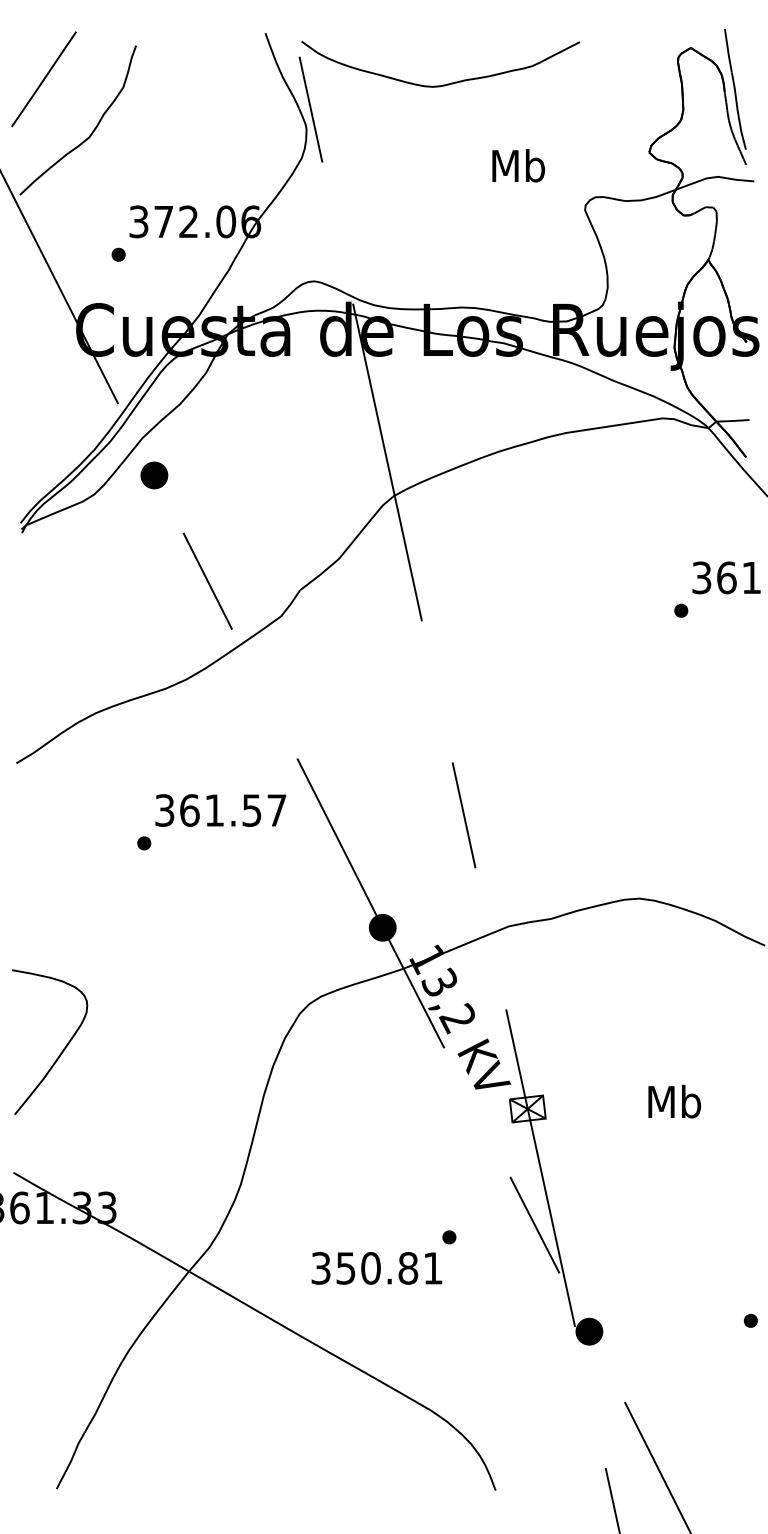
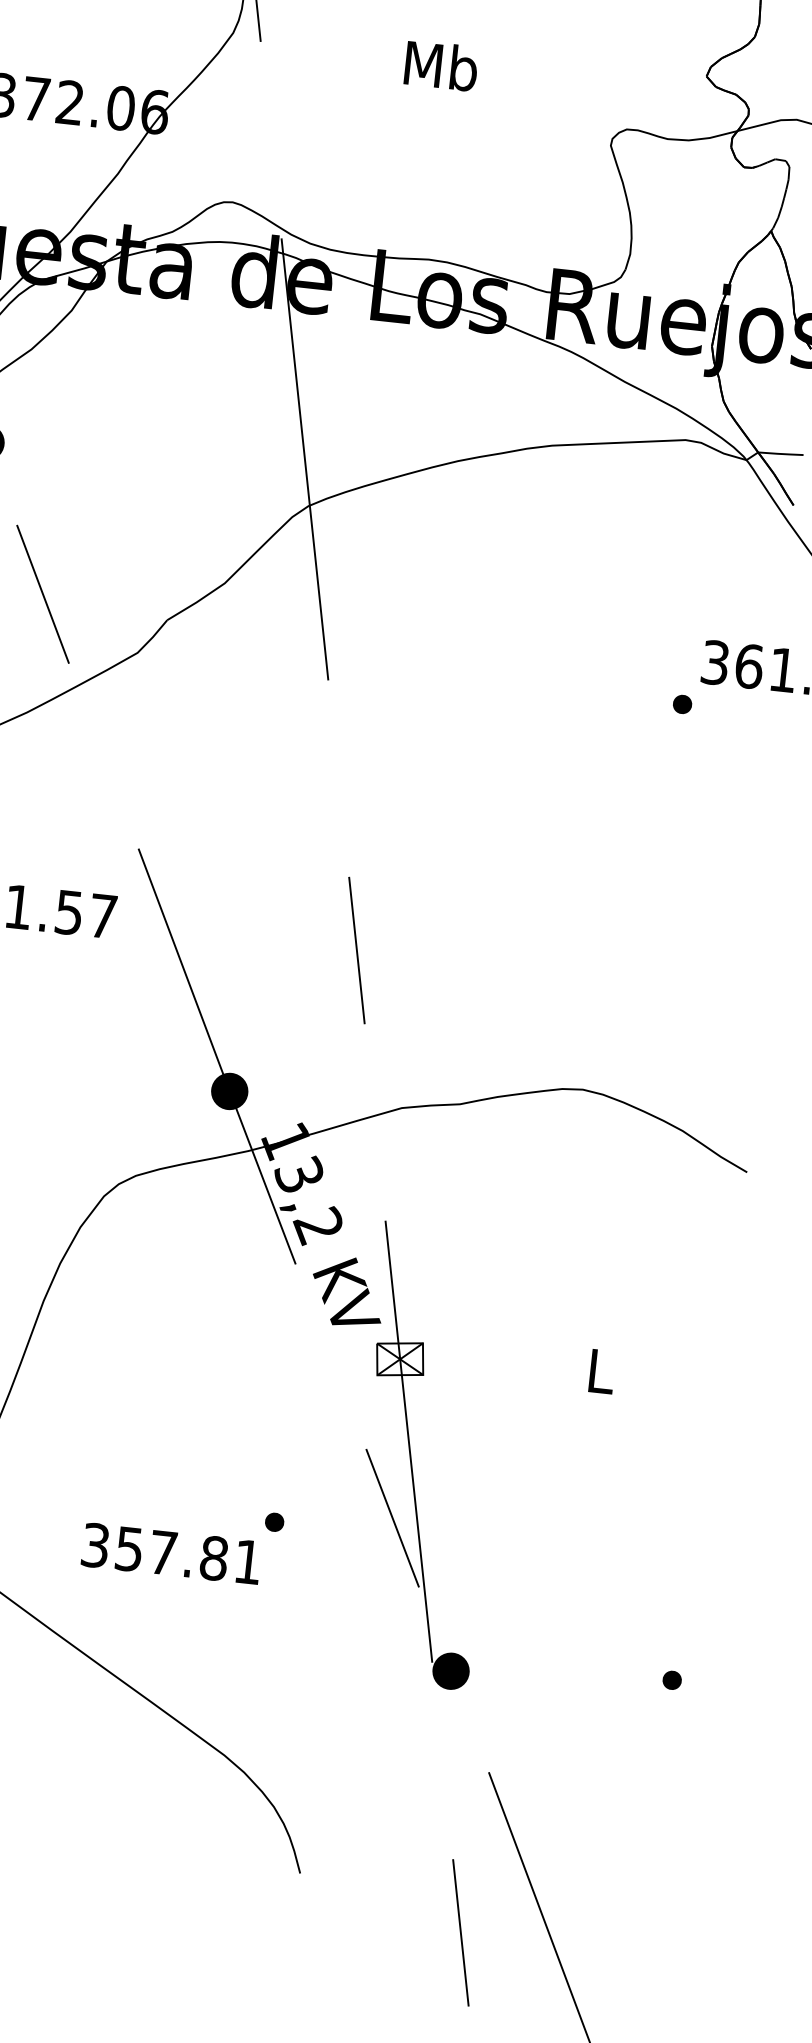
text: (518, 165) -> (441, 65), moved
text: (674, 1101) -> (600, 1370), Mb -> L
text: (370, 1268) -> (162, 1552), 350.81 -> 357.81

